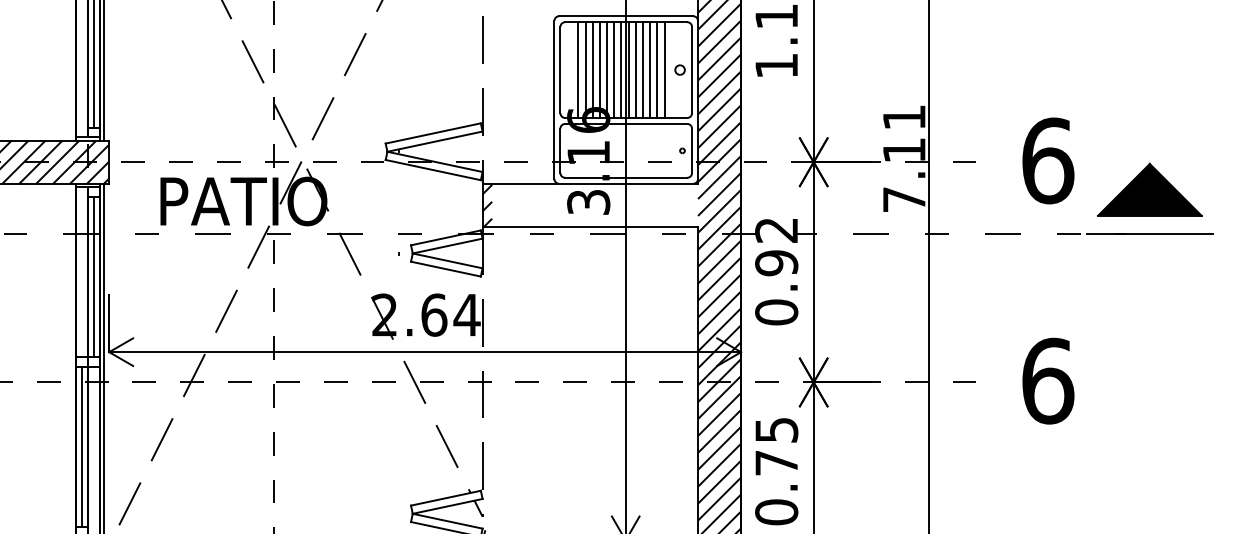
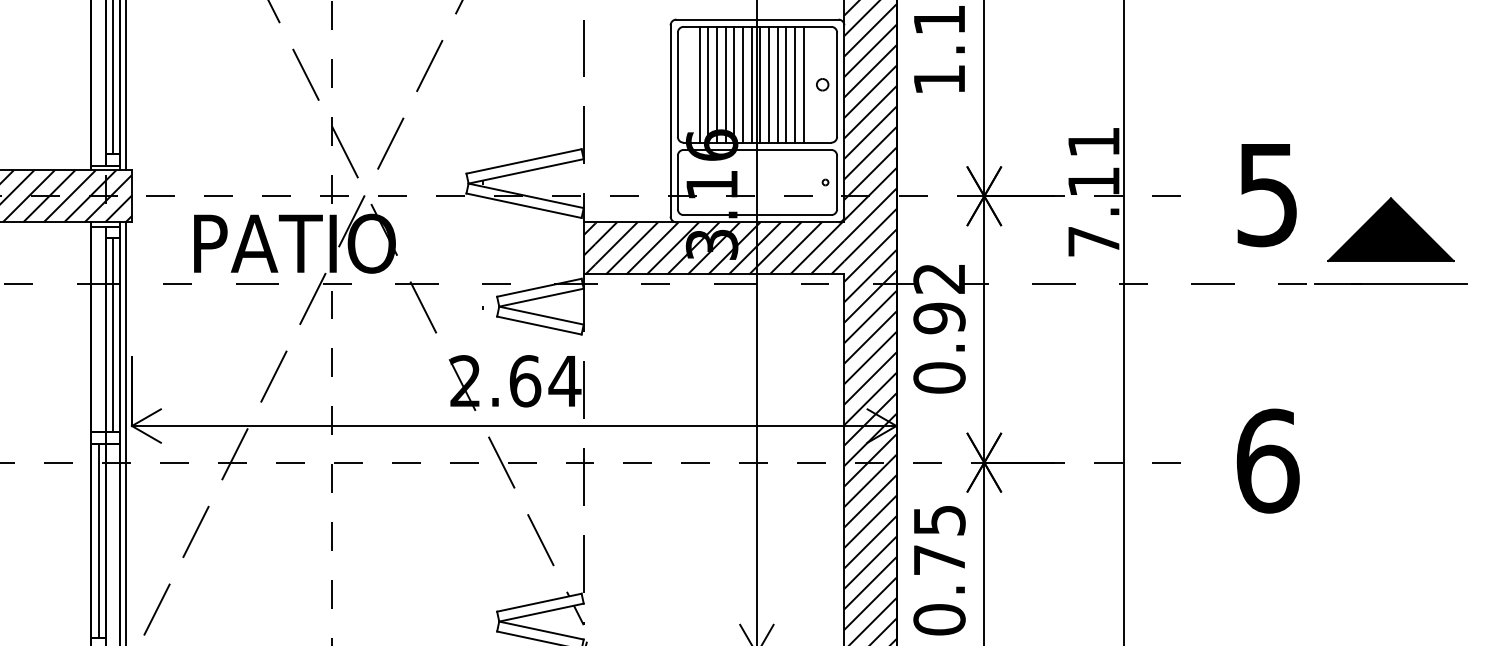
text: (1048, 160) -> (1268, 194), 6 -> 5
hatch: (595, 204) -> (720, 247), added

